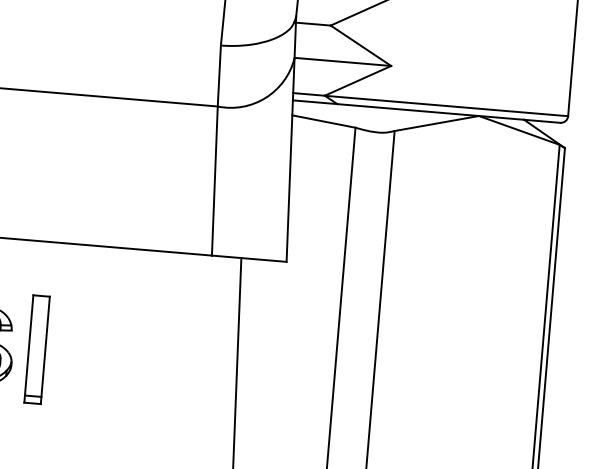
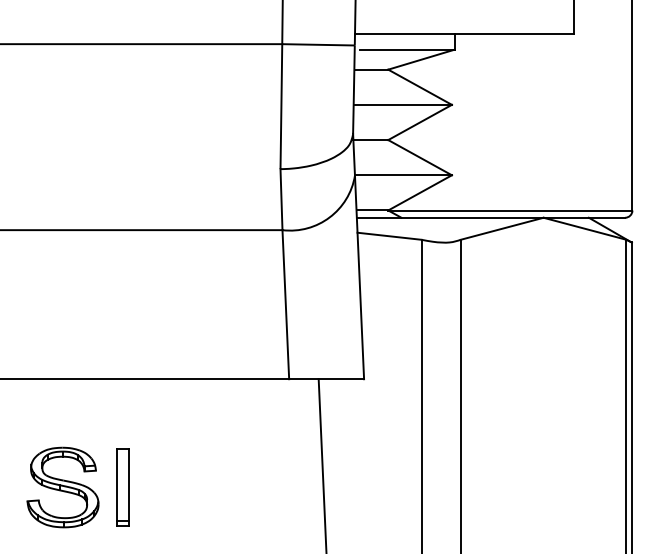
part: (36, 349) -> (122, 487), size x0.71

